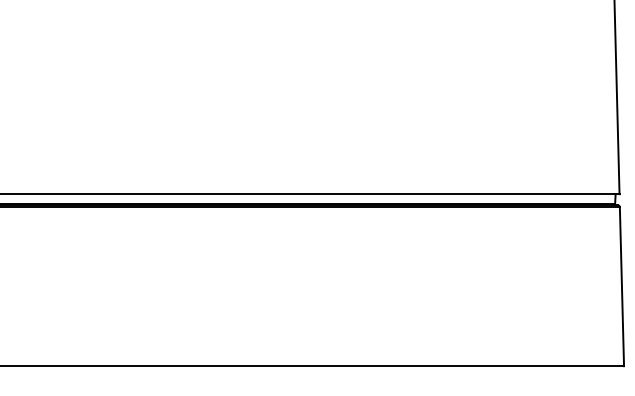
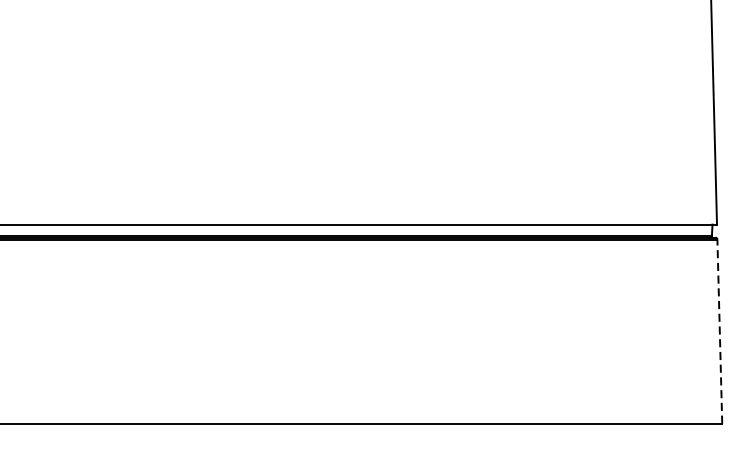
line: (621, 286) -> (719, 331), solid -> dashed

